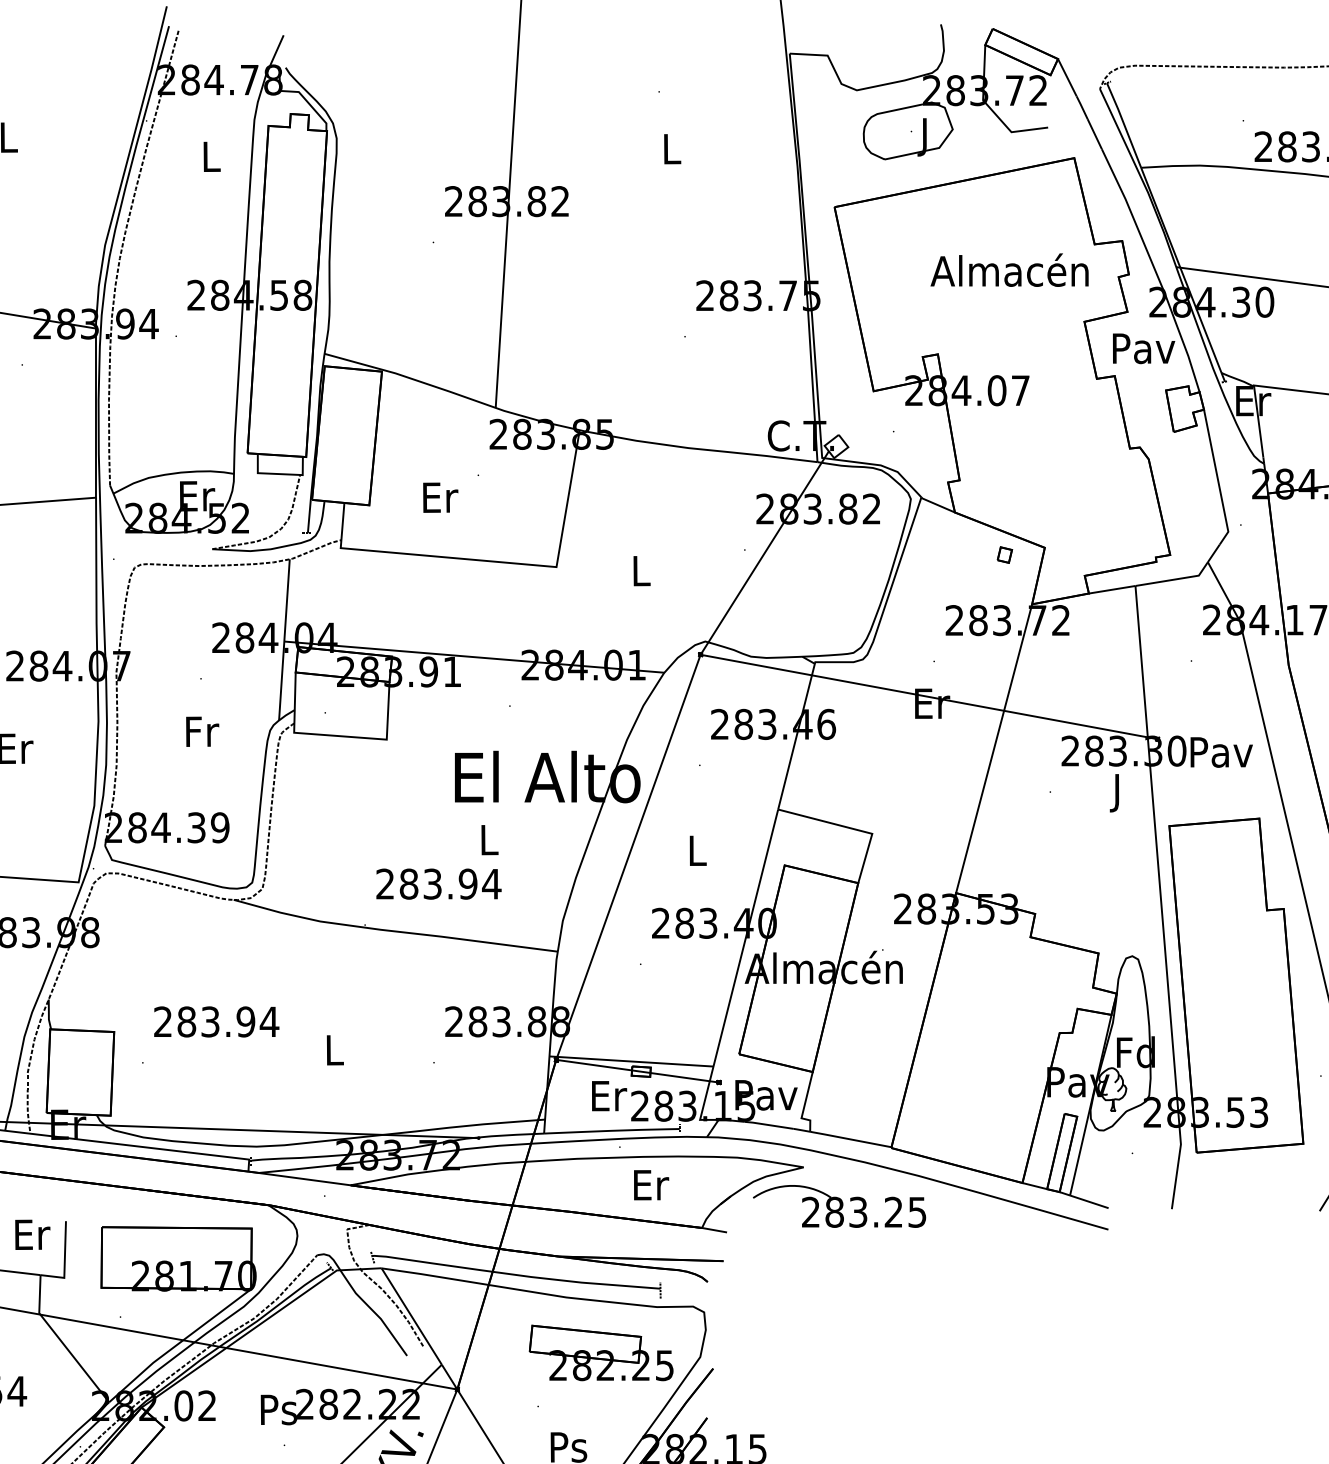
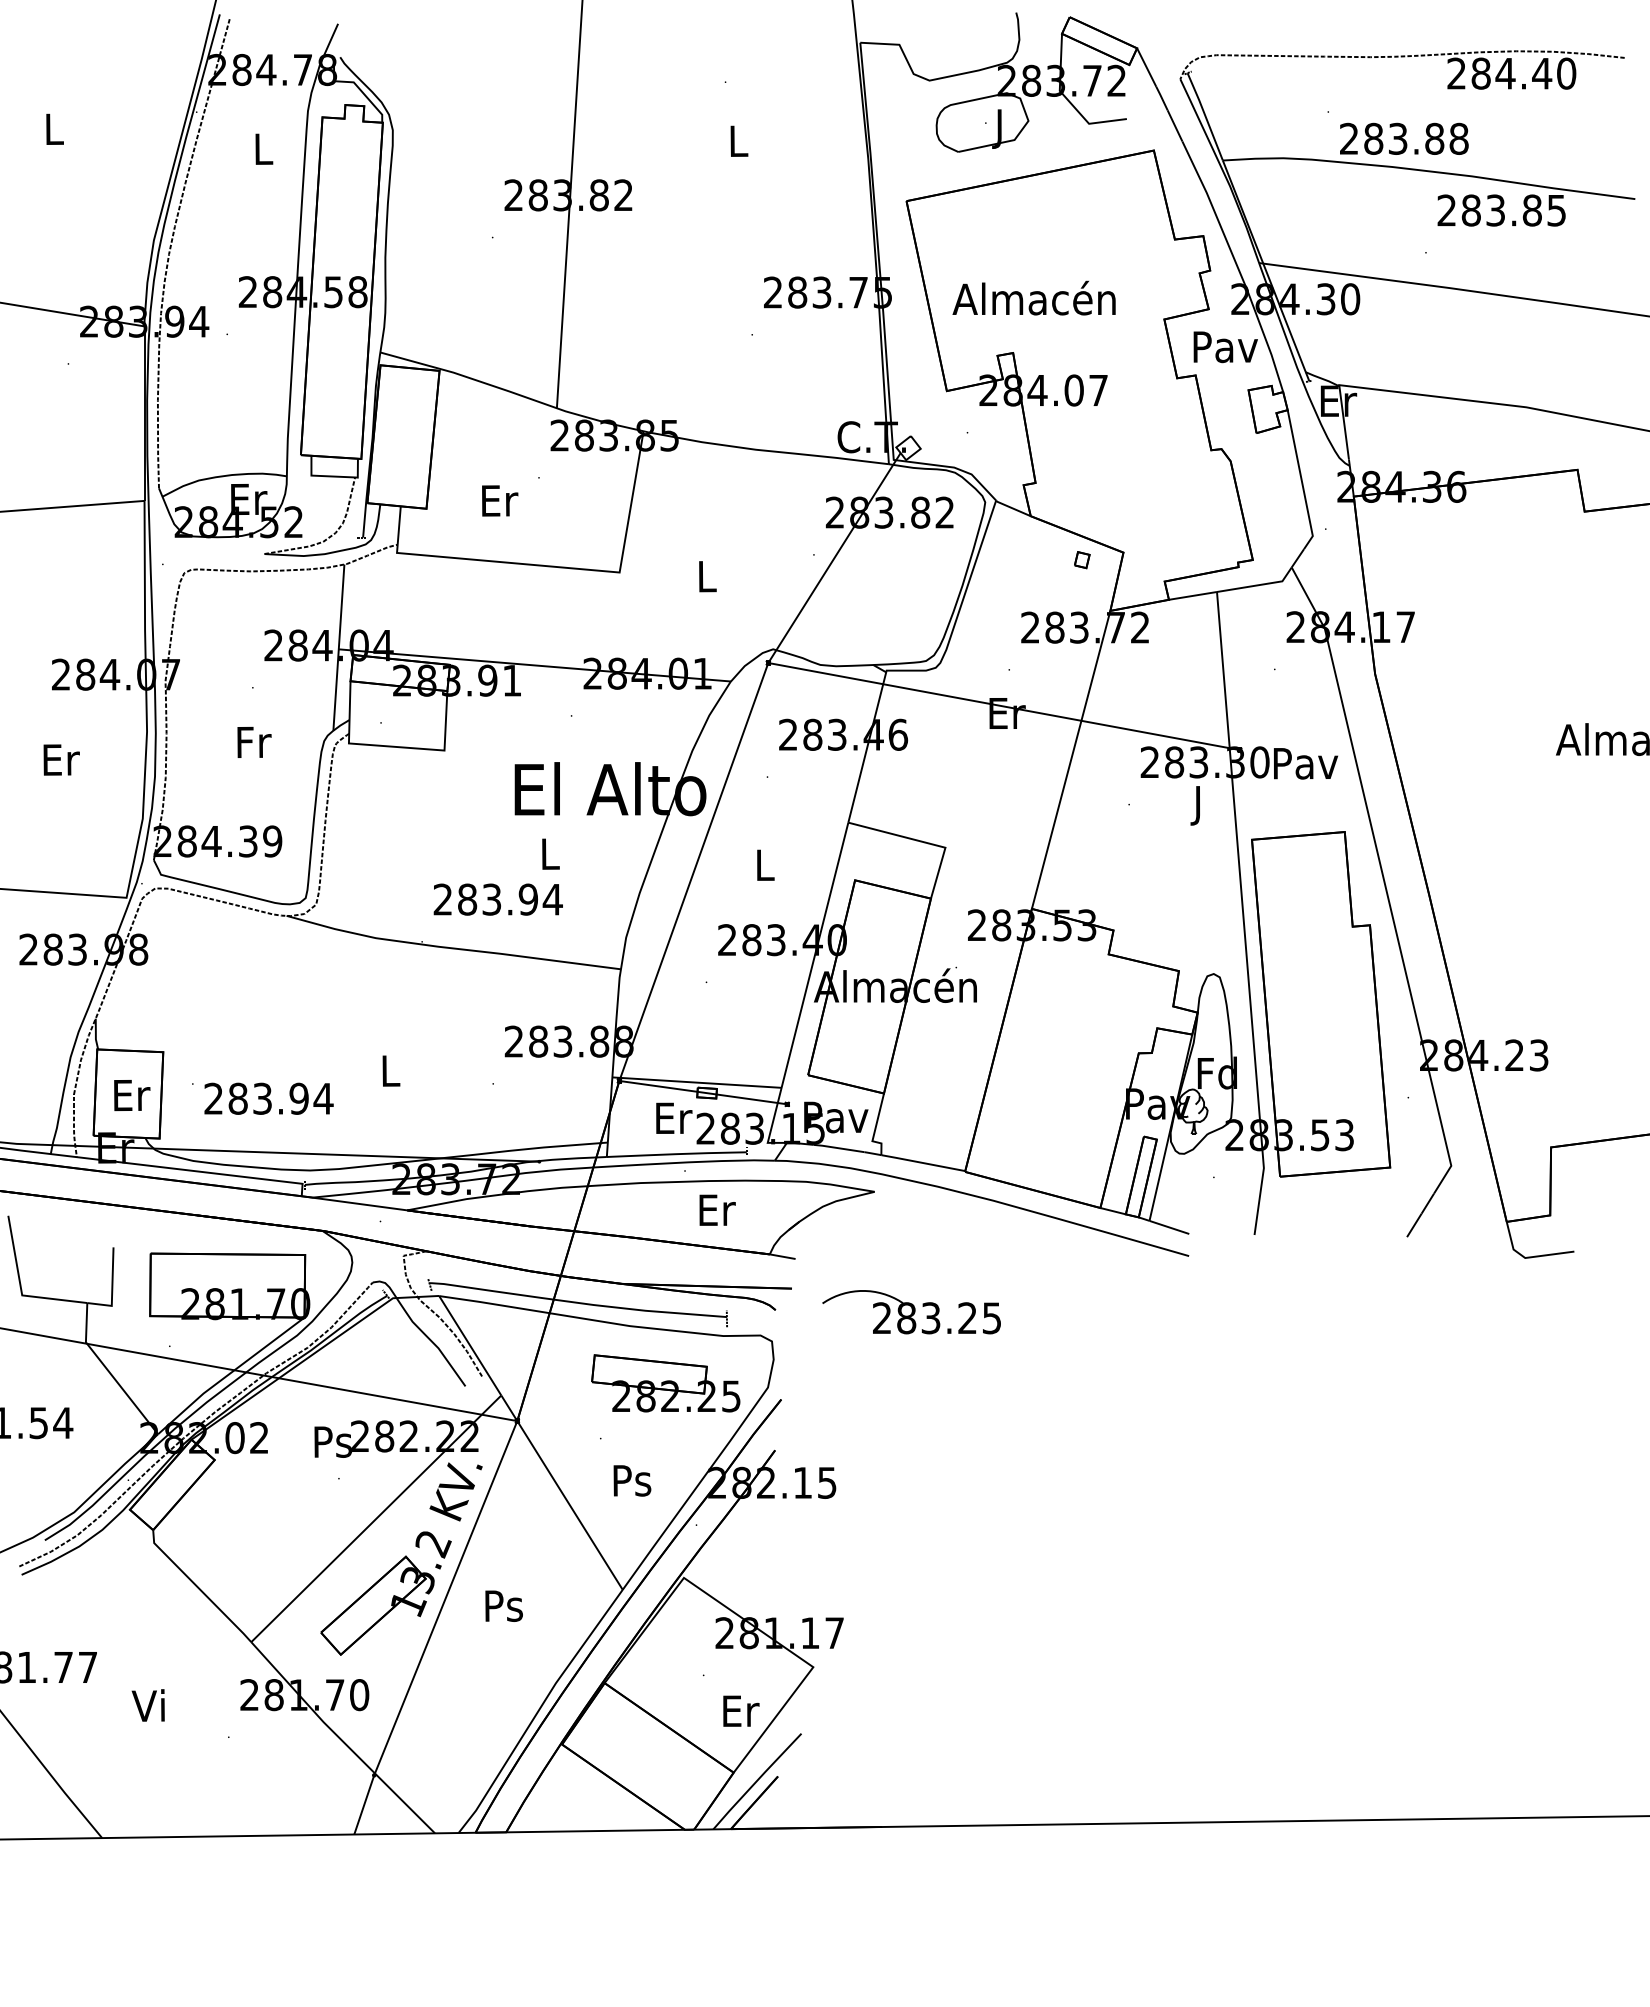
text: (1009, 269) -> (1033, 297), moved
text: (216, 1021) -> (268, 1098), moved
part: (839, 1206) -> (911, 1312), moved
text: (33, 1234) -> (132, 1095), moved

